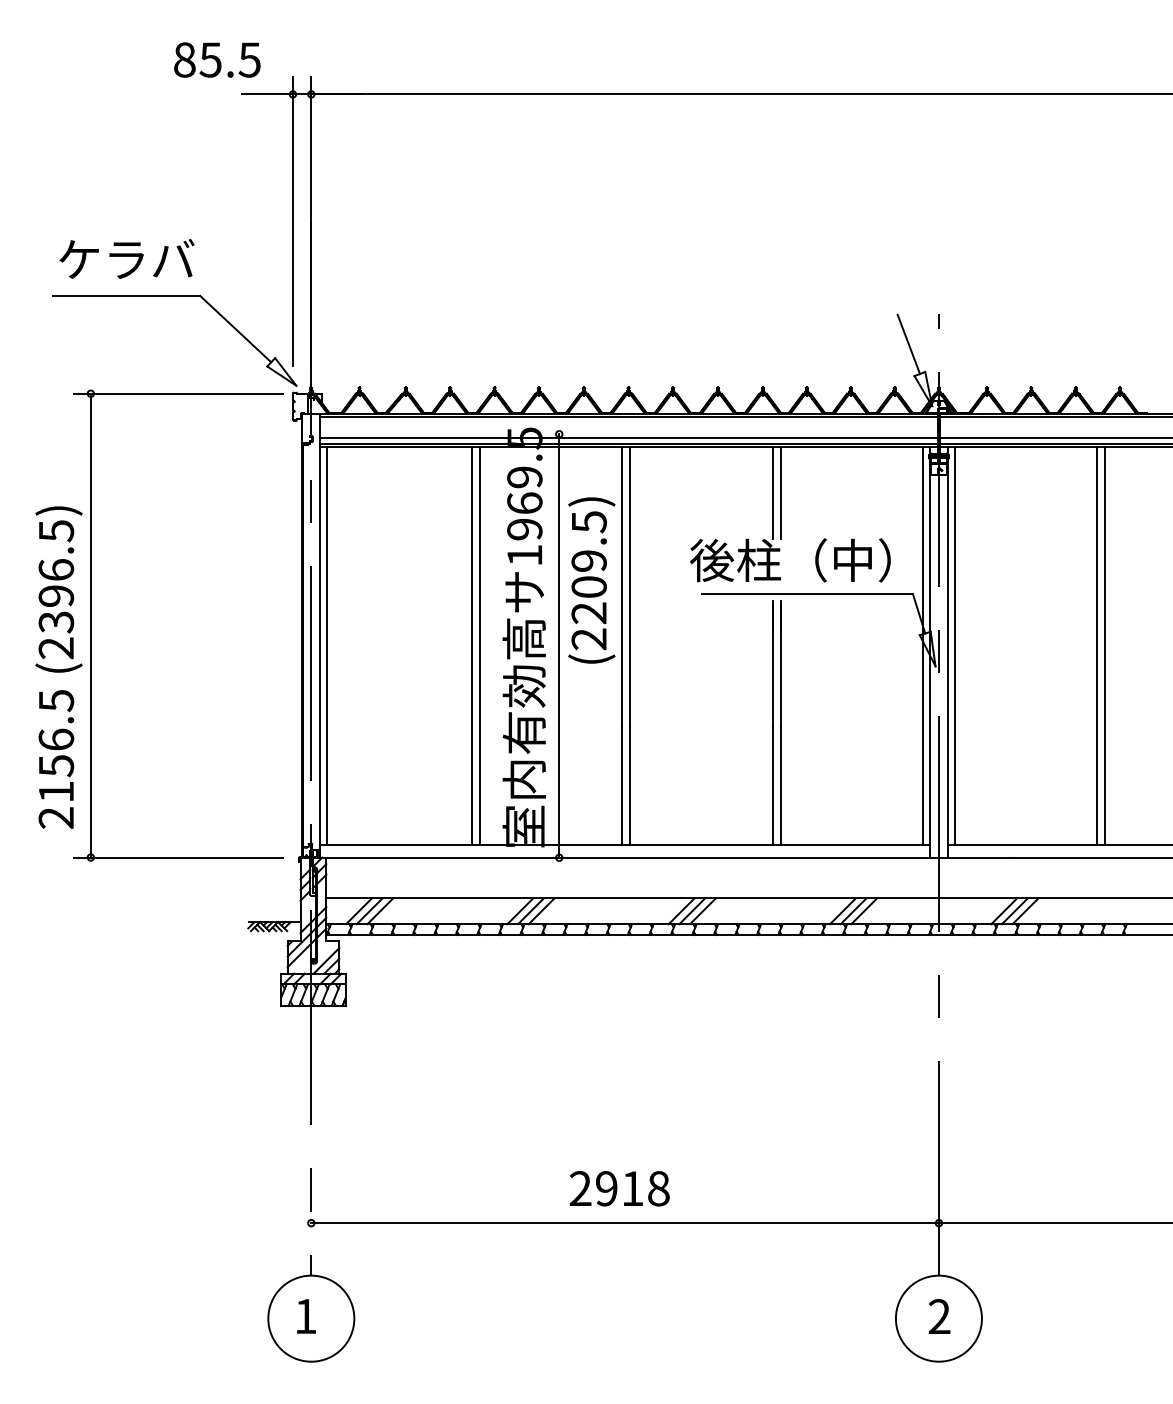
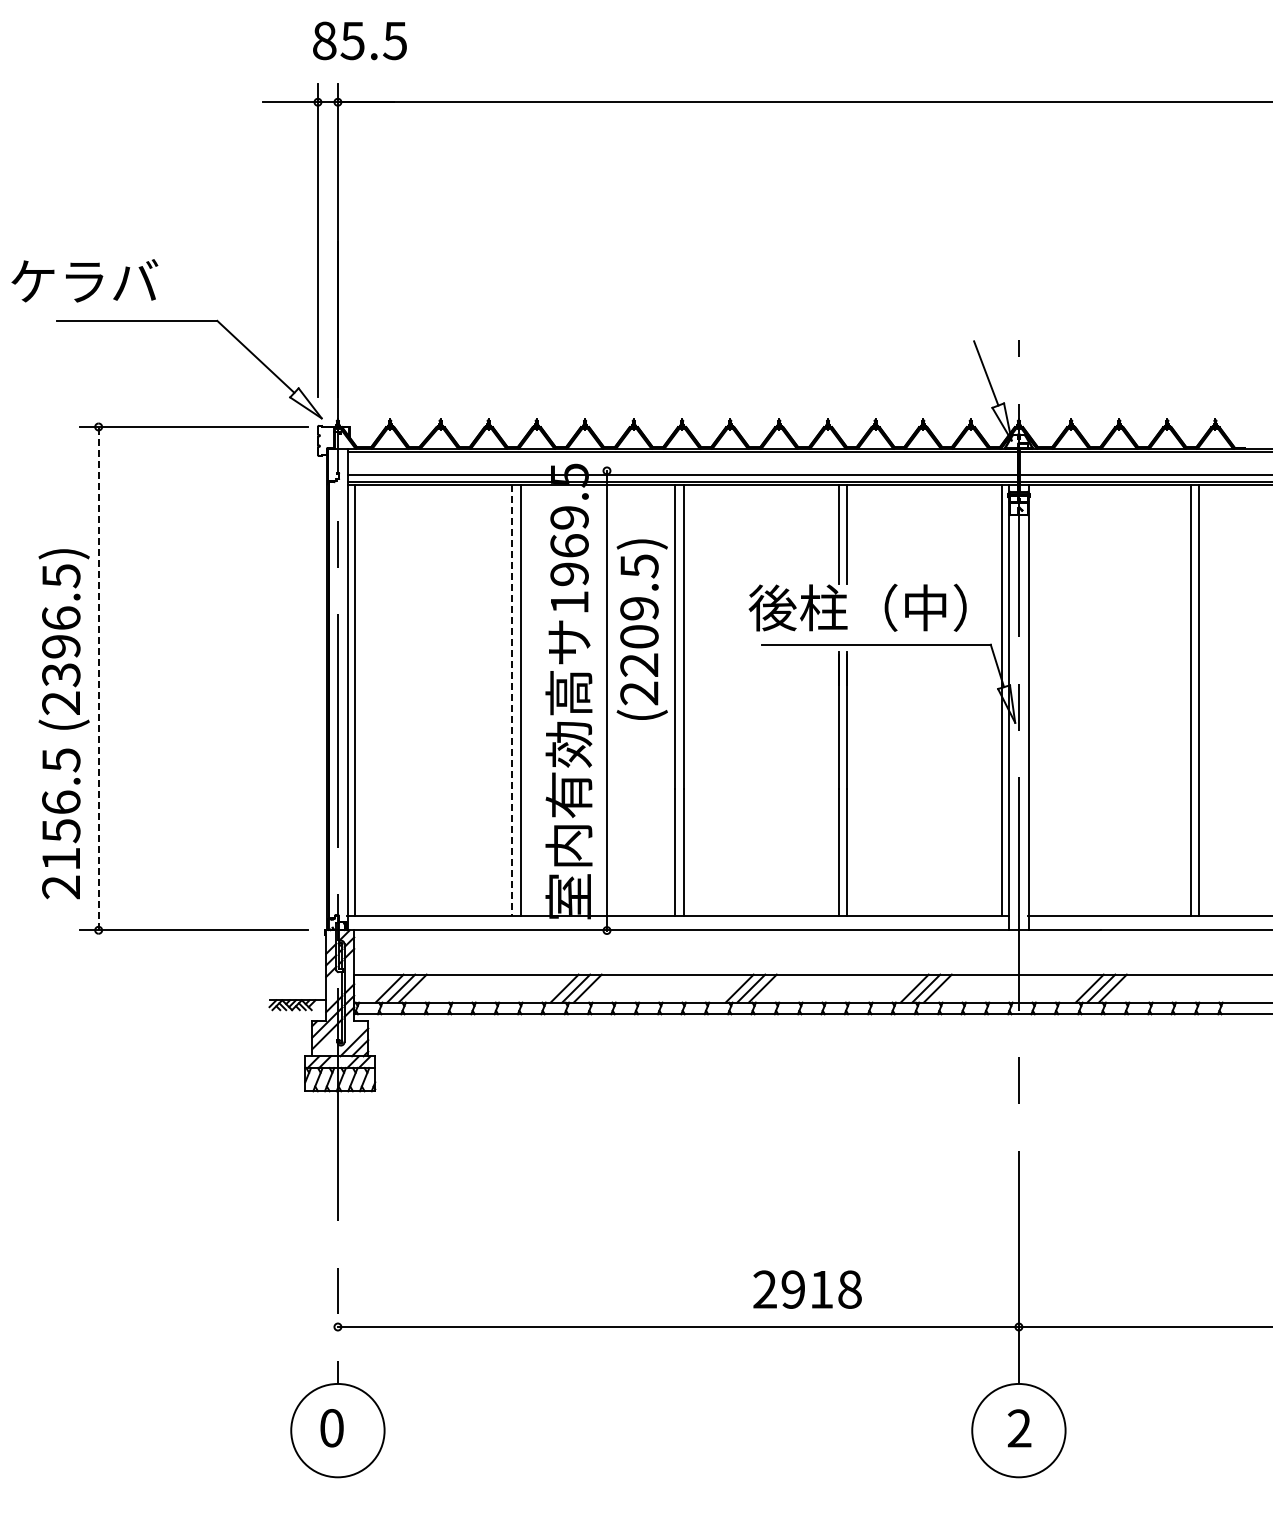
text: (216, 59) -> (359, 40), moved
text: (126, 258) -> (84, 280), moved
line: (90, 625) -> (98, 678), solid -> dashed
line: (471, 645) -> (511, 700), solid -> dashed
line: (954, 645) -> (1035, 700), removed
text: (619, 1188) -> (807, 1289), moved
text: (305, 1316) -> (331, 1428), 1 -> 0

